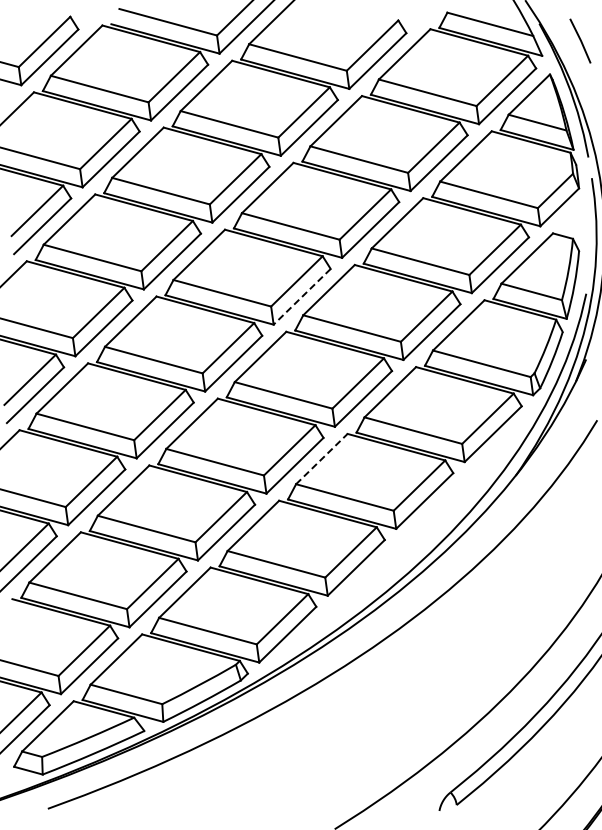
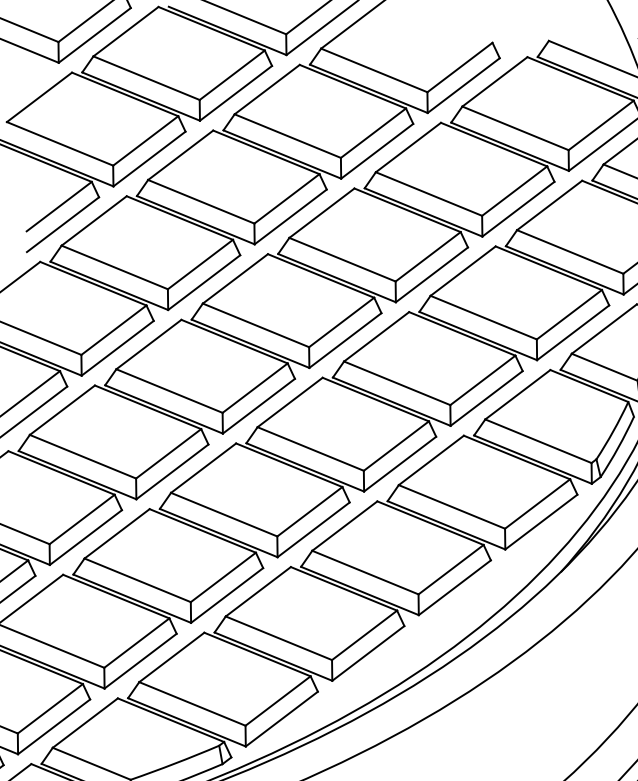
line: (302, 296) -> (345, 340), dashed -> solid
line: (321, 459) -> (344, 526), dashed -> solid

